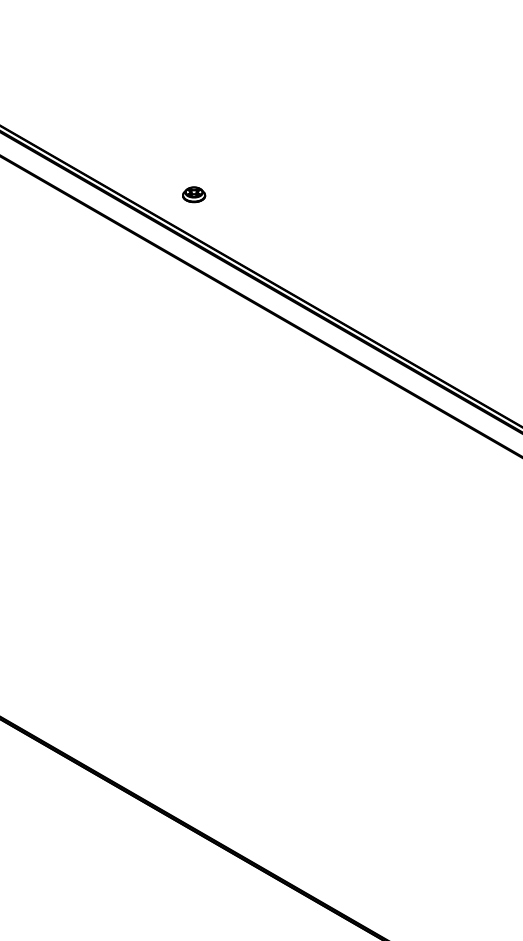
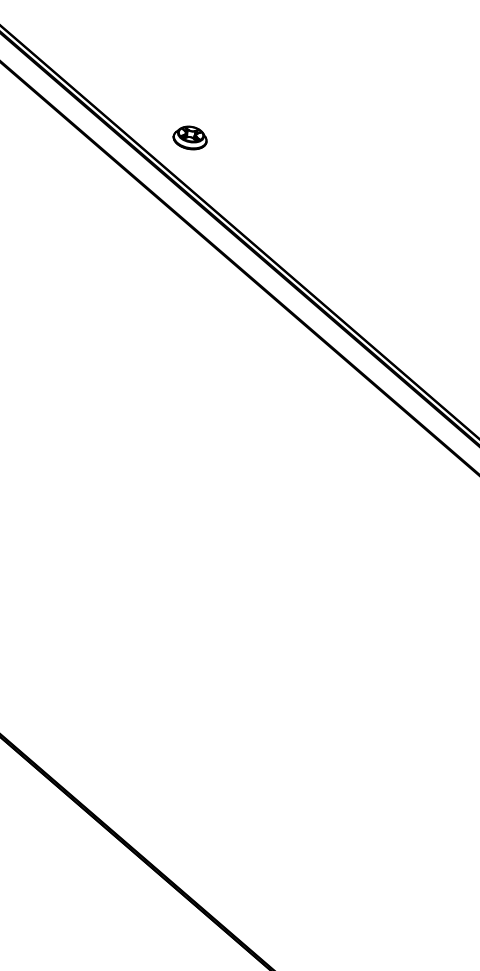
part: (193, 194) -> (189, 137), size x1.43

